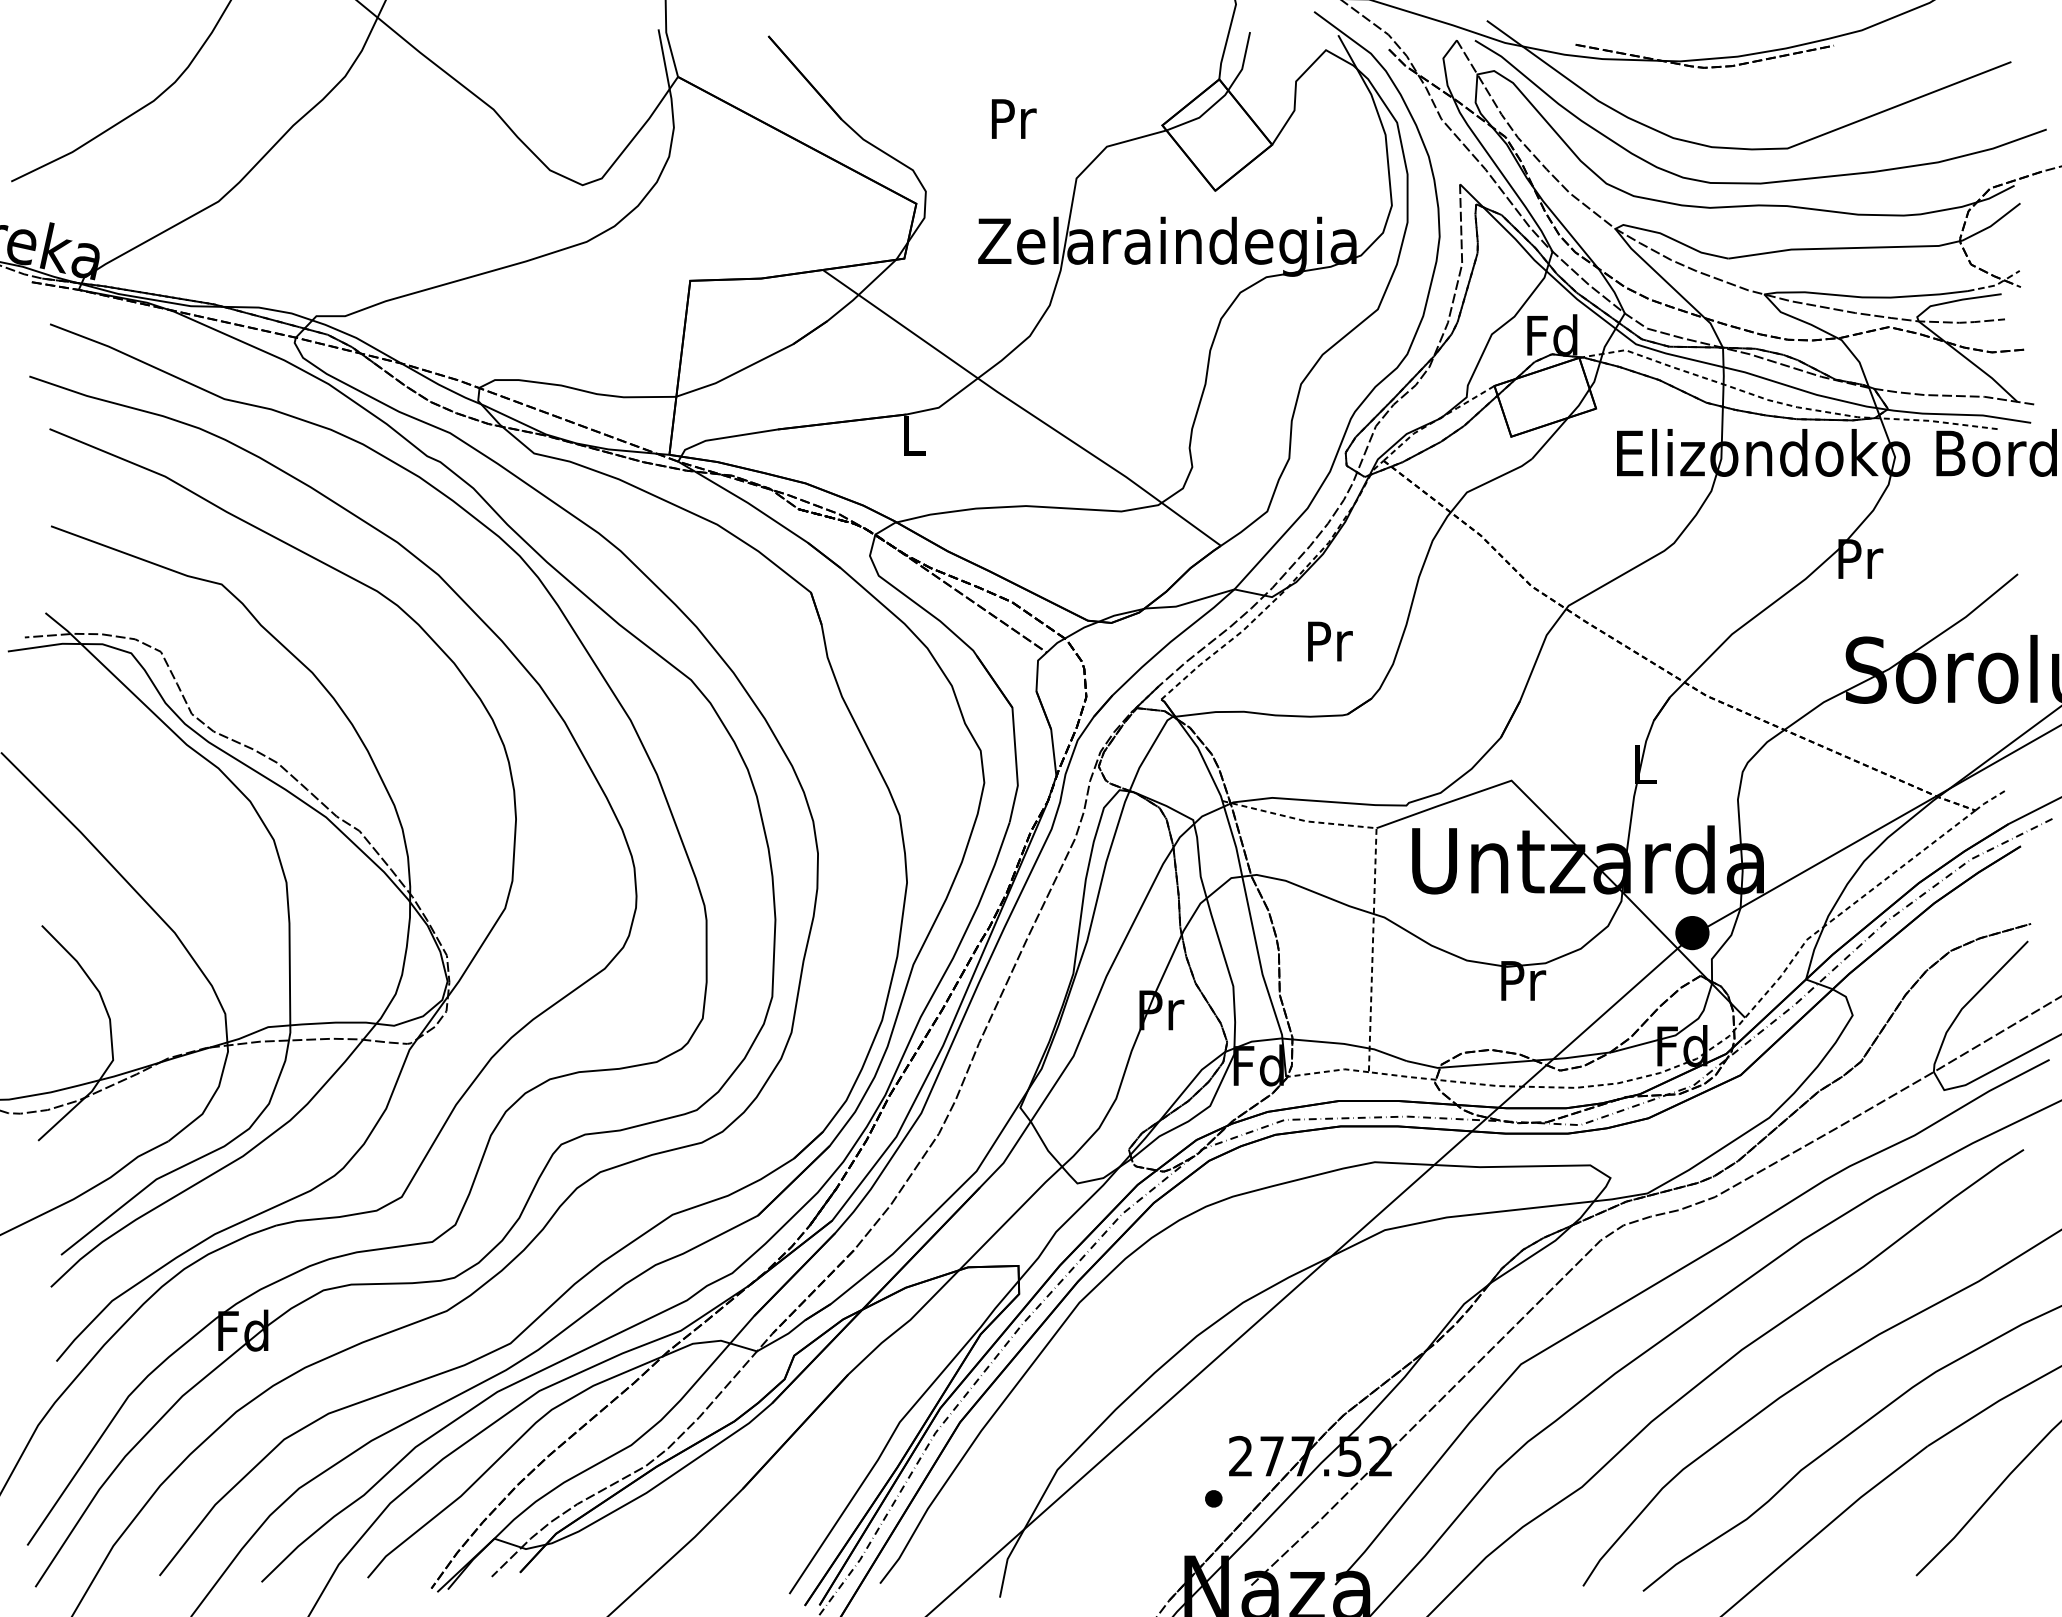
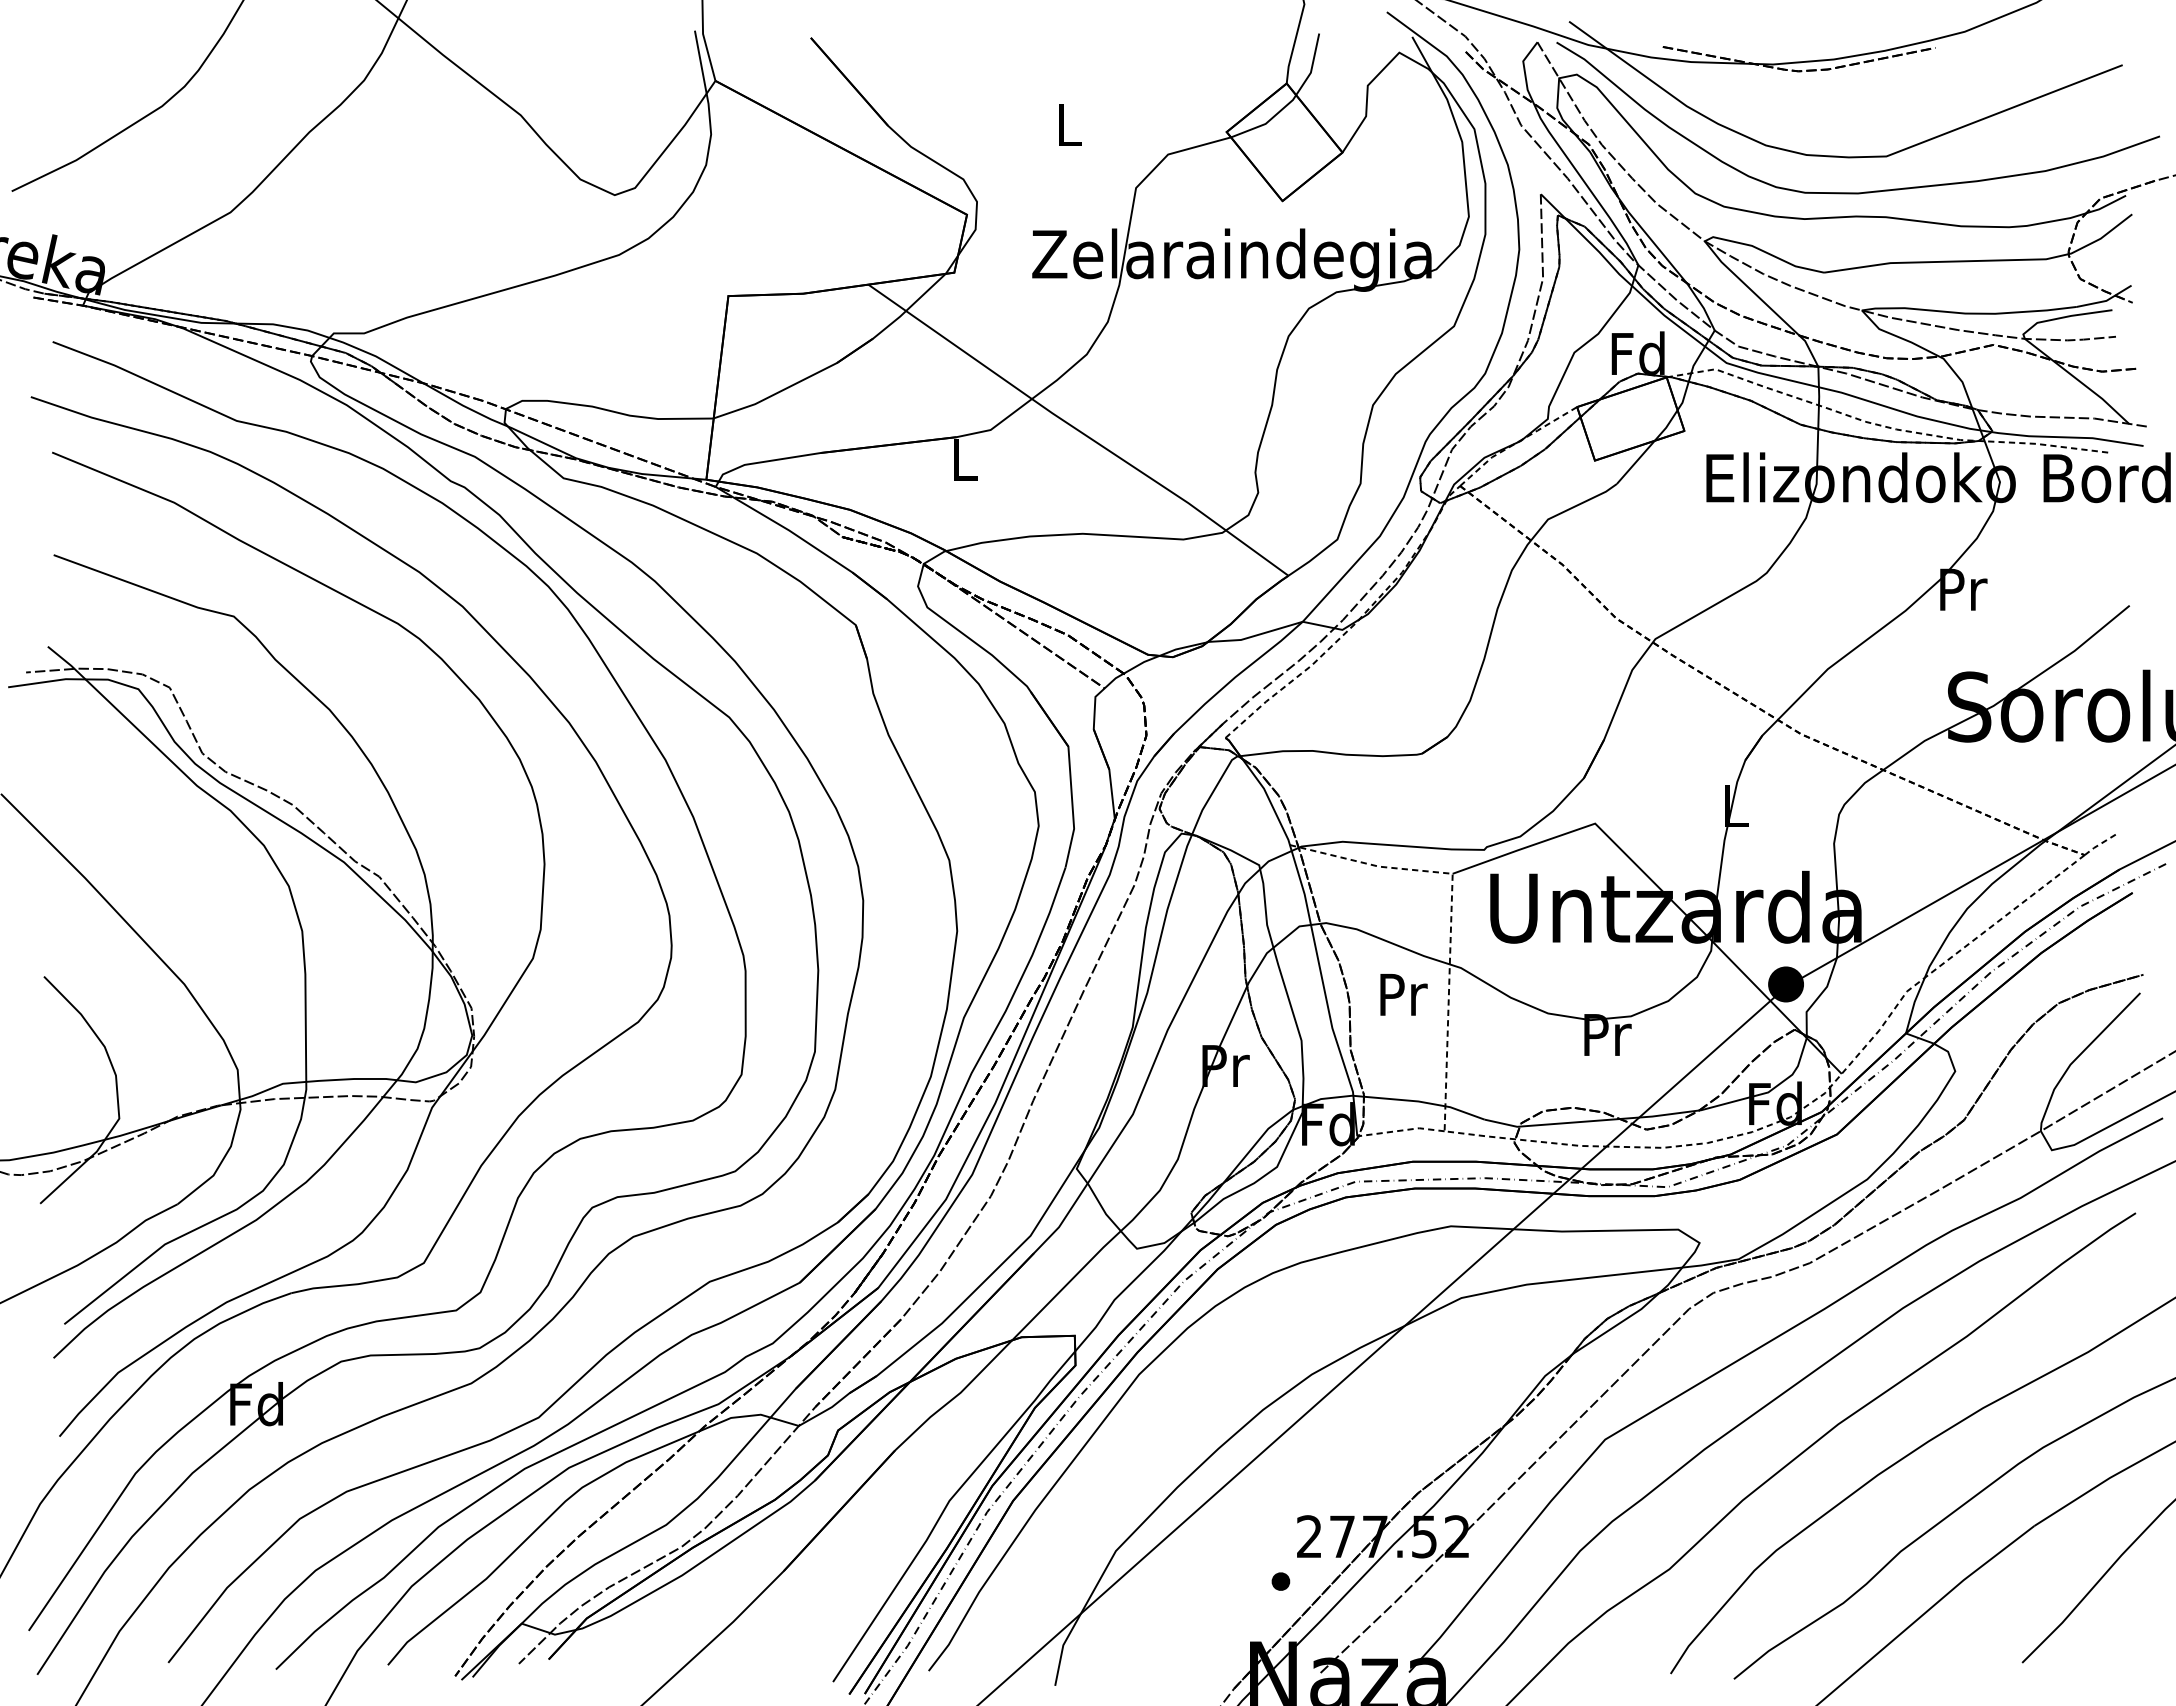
text: (1013, 119) -> (1069, 125), Pr -> L
line: (1996, 285) -> (2106, 300), dashed -> solid
text: (1329, 641) -> (1403, 994), moved

